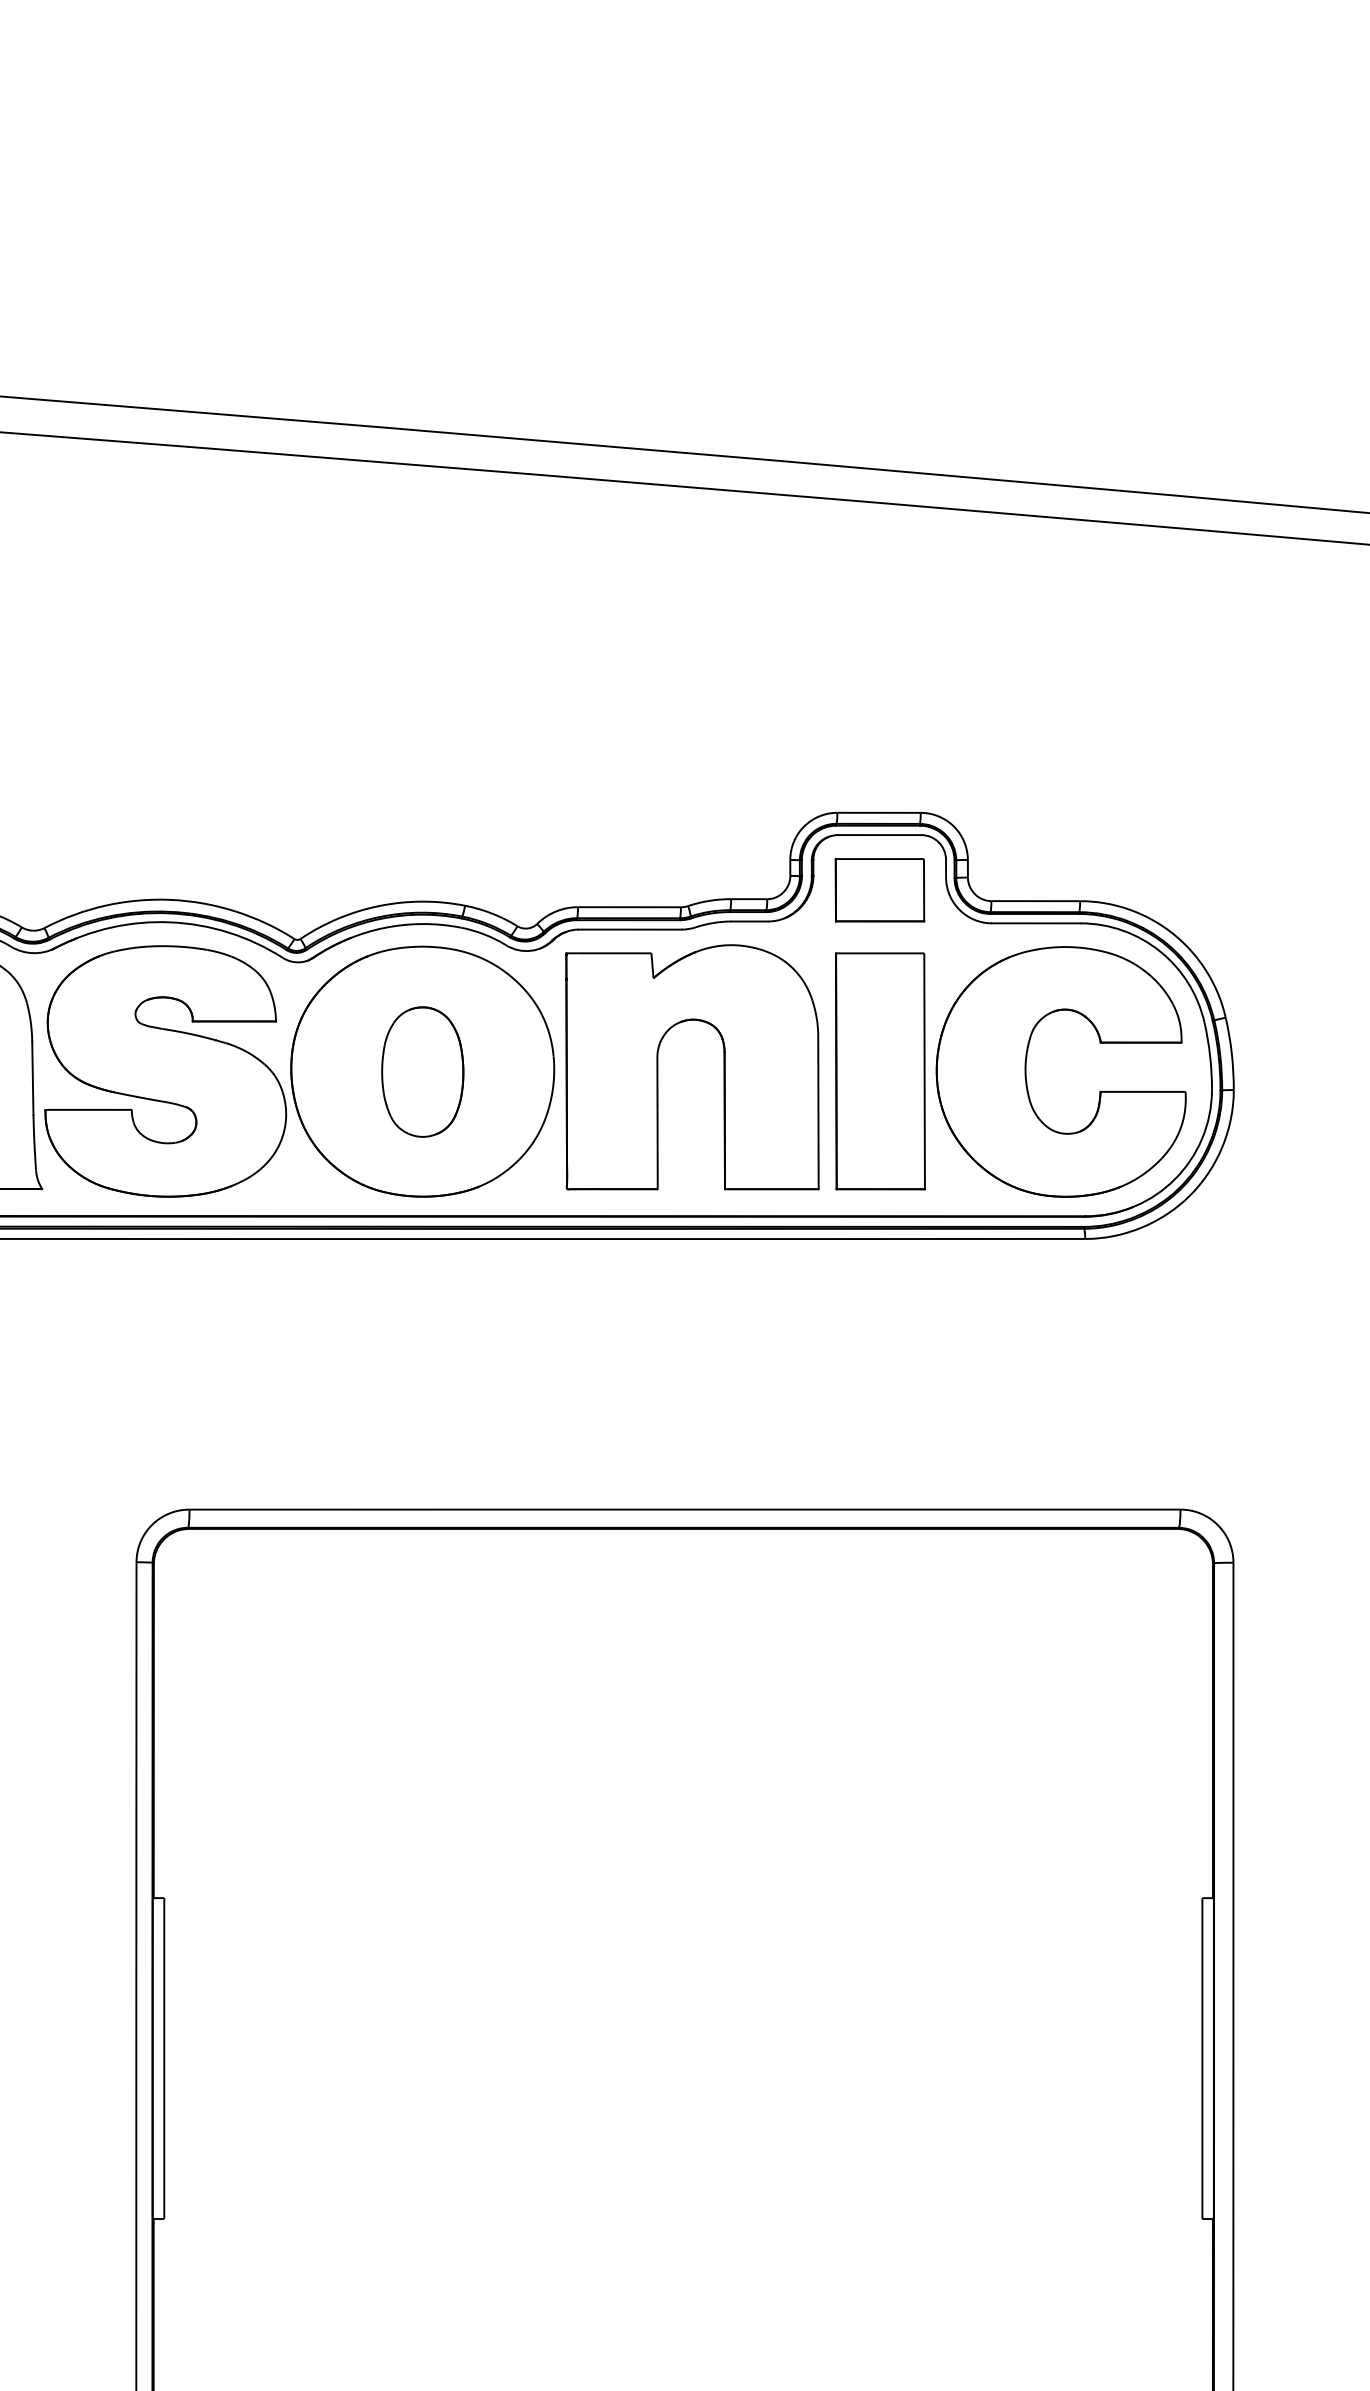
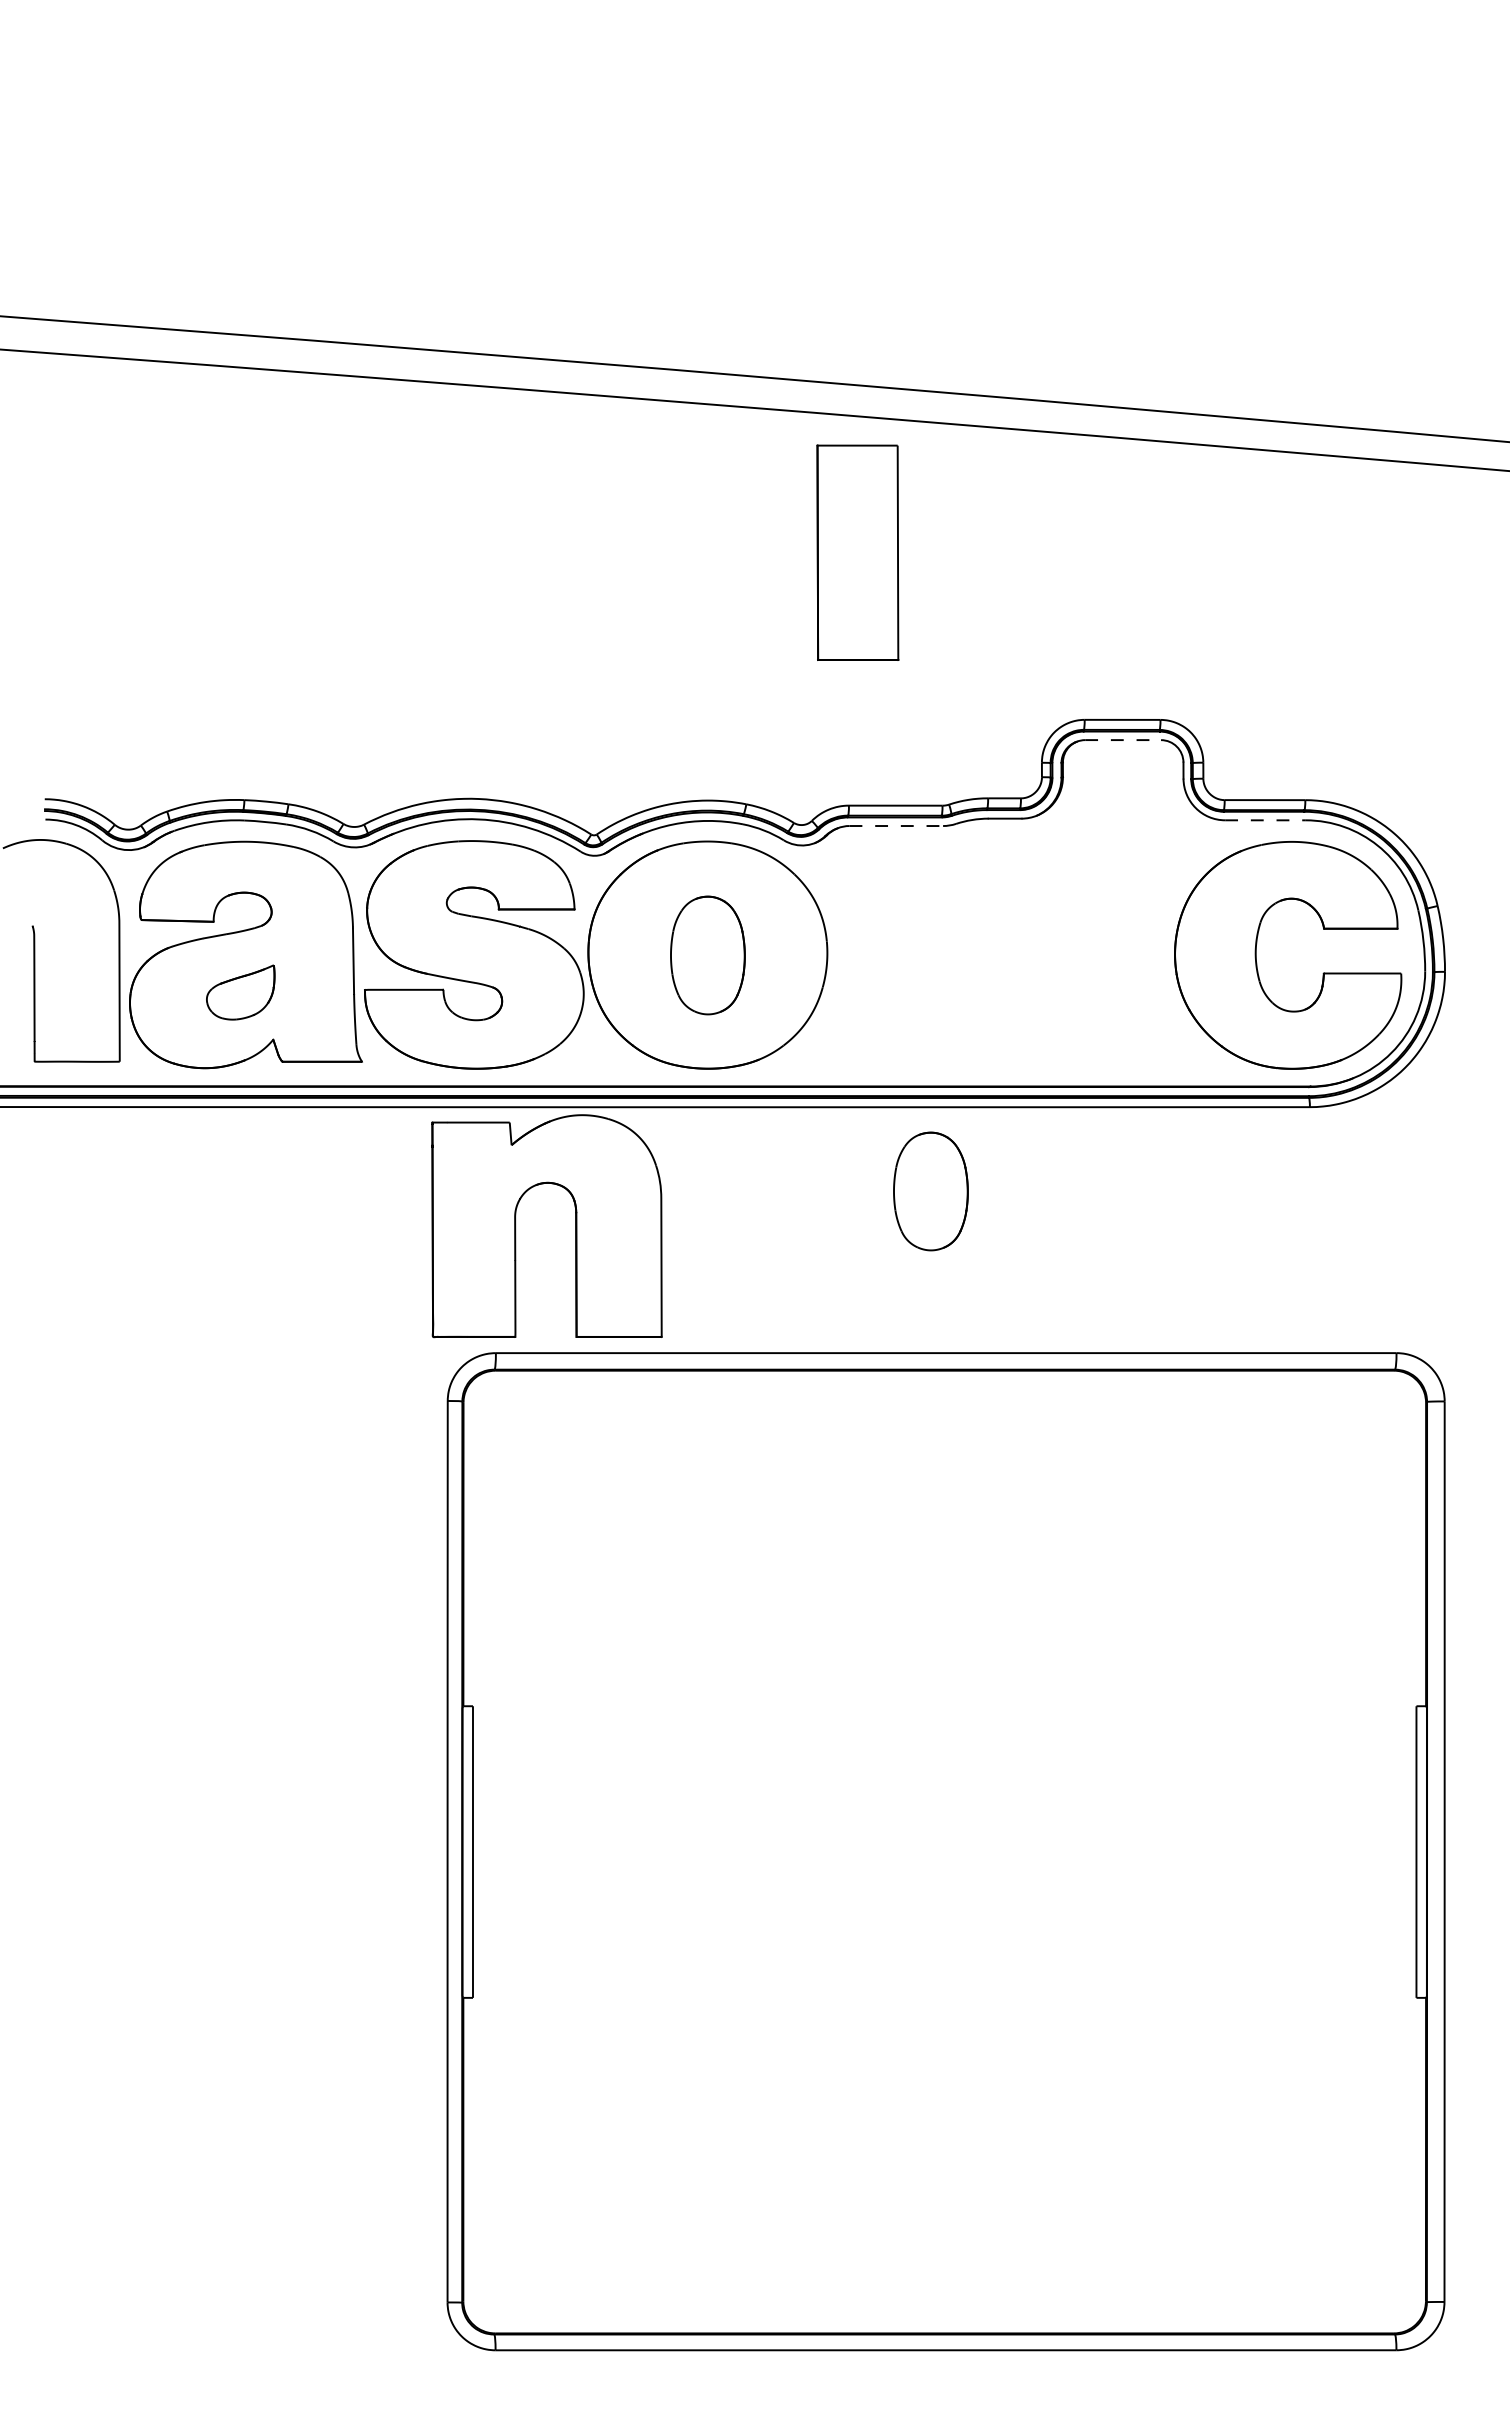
line: (880, 835) -> (1123, 740), solid -> dashed
part: (880, 889) -> (1123, 789), removed
line: (1037, 923) -> (1266, 820), solid -> dashed
line: (630, 930) -> (896, 826), solid -> dashed
part: (723, 1067) -> (575, 1226), moved
part: (880, 1070) -> (857, 552), moved
part: (667, 1331) -> (930, 1191), added

